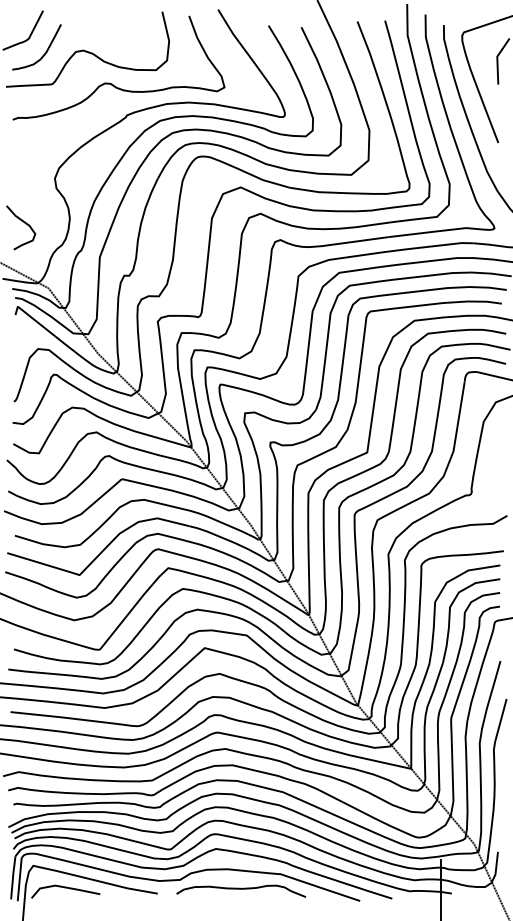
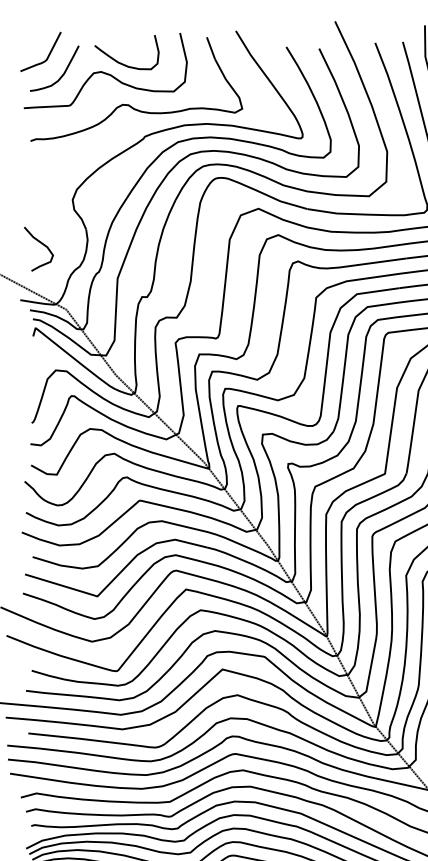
curve: (104, 41) -> (122, 62), added

